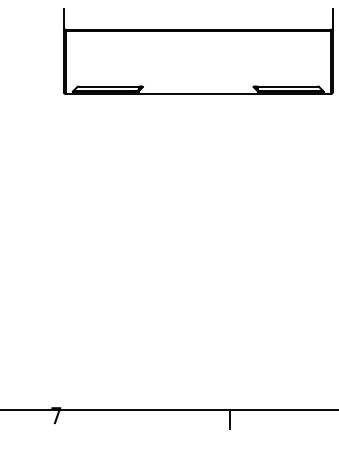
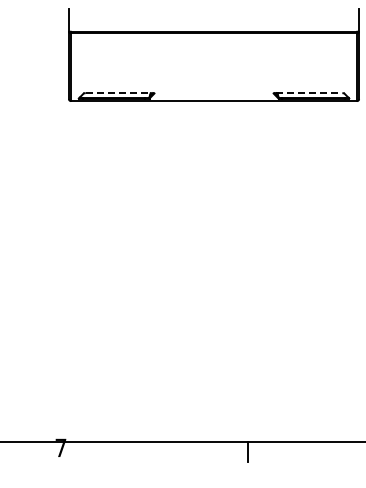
line: (110, 86) -> (119, 93), solid -> dashed
line: (286, 86) -> (309, 93), solid -> dashed

